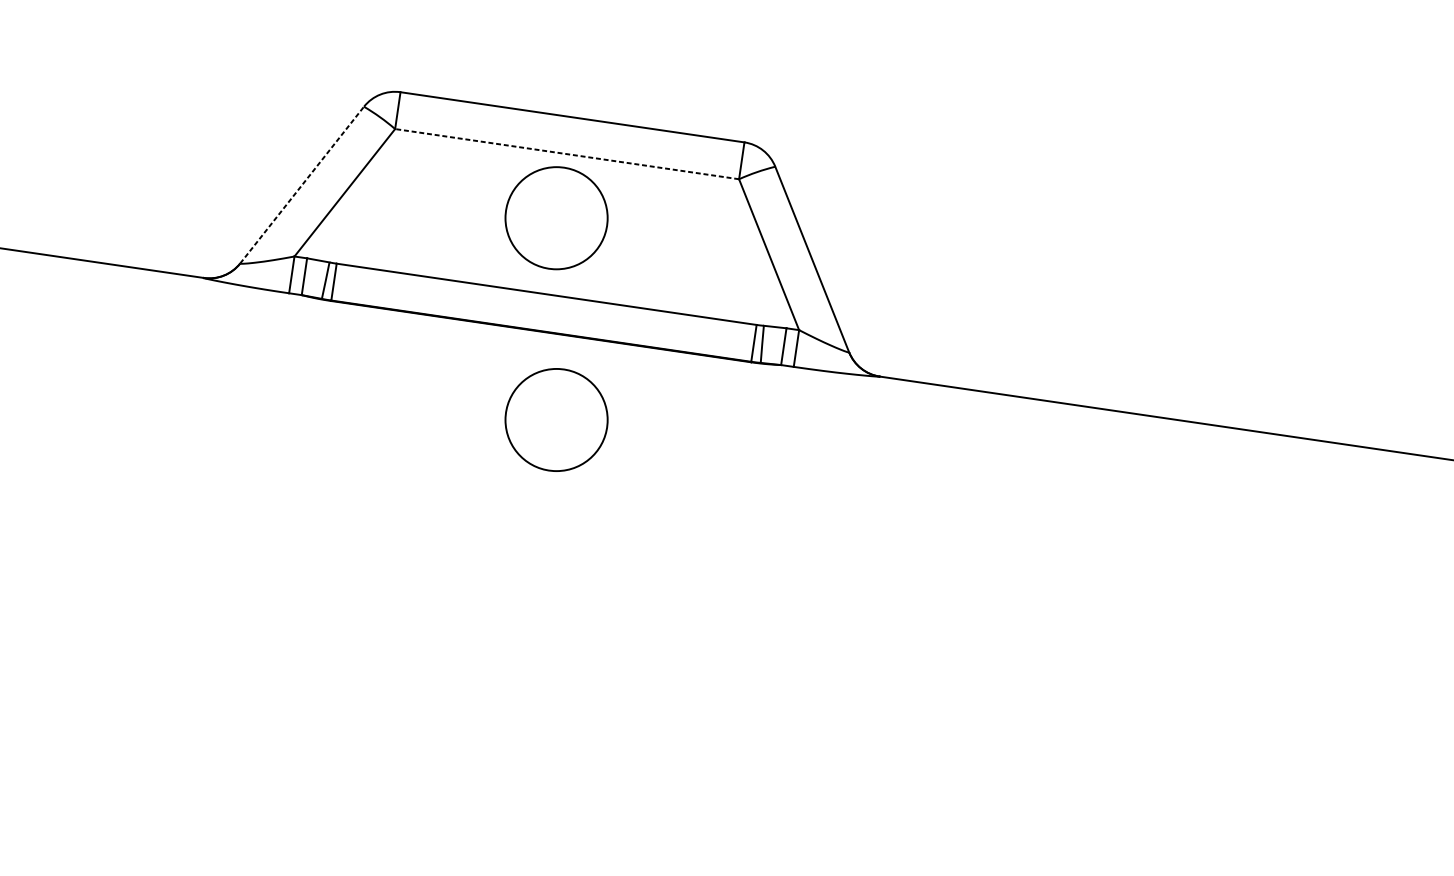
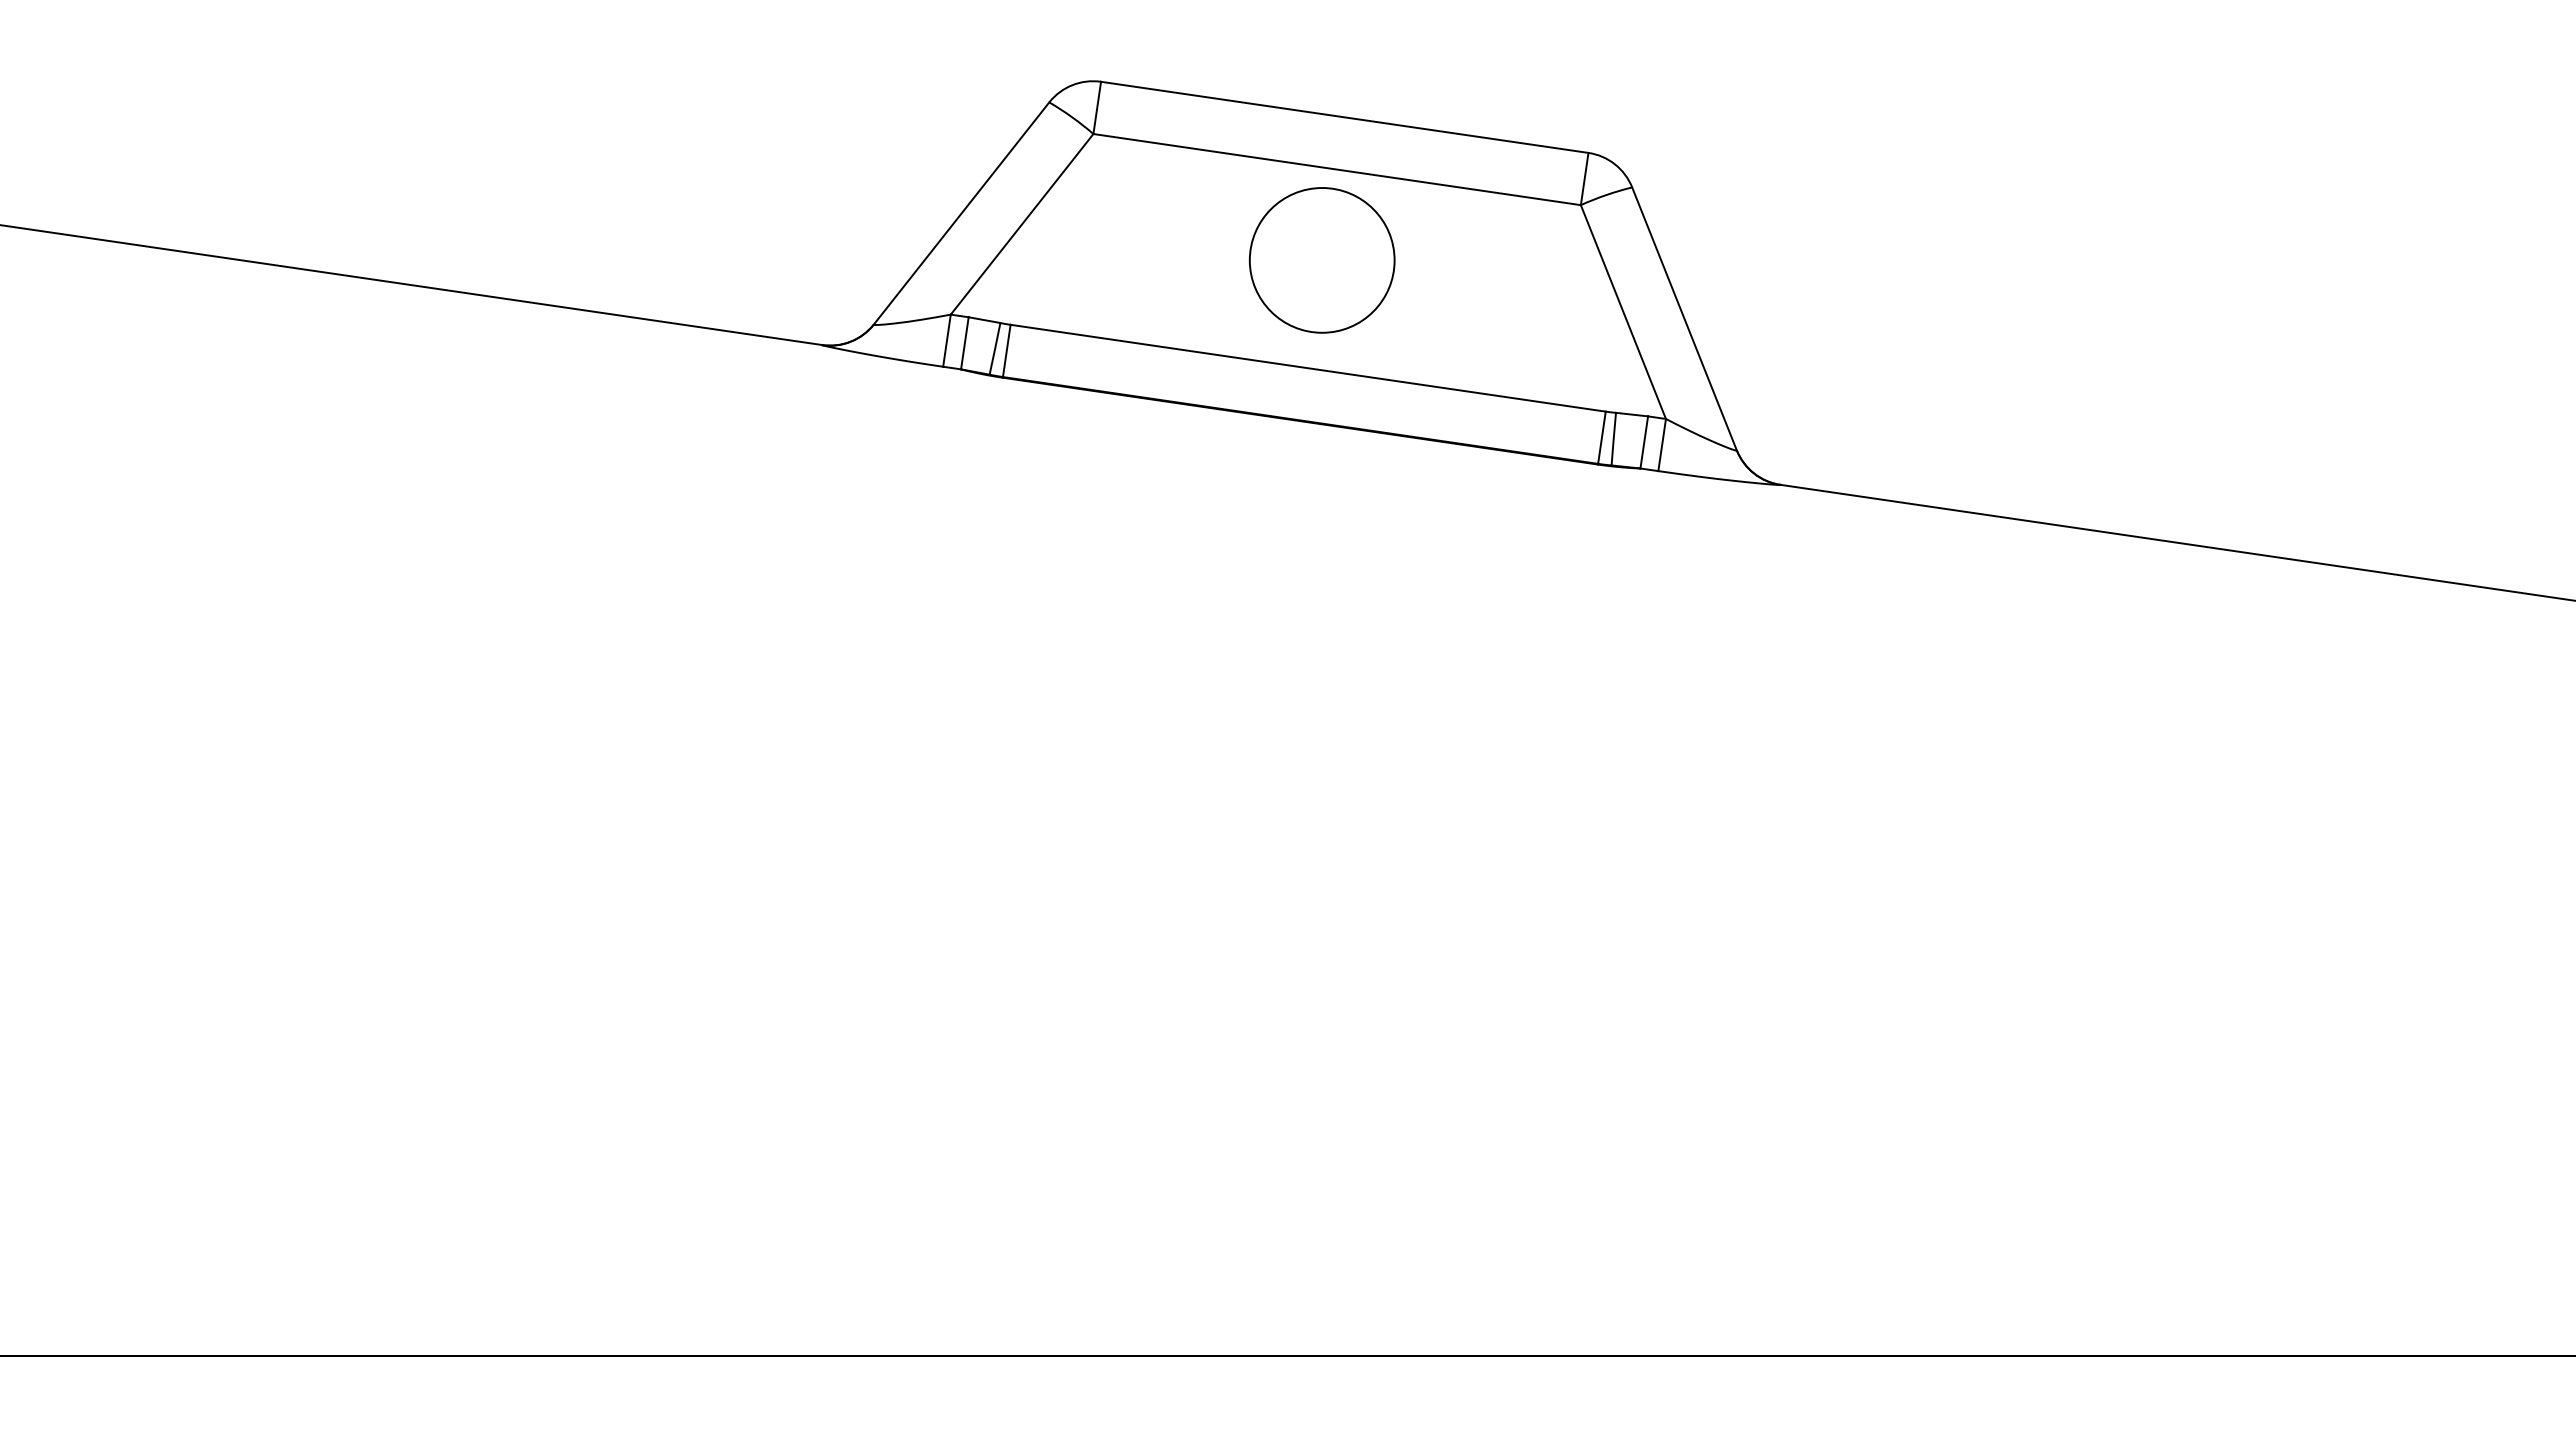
line: (566, 154) -> (1336, 169), dashed -> solid
line: (302, 185) -> (961, 213), dashed -> solid
circle: (556, 420) -> (1321, 546), removed

